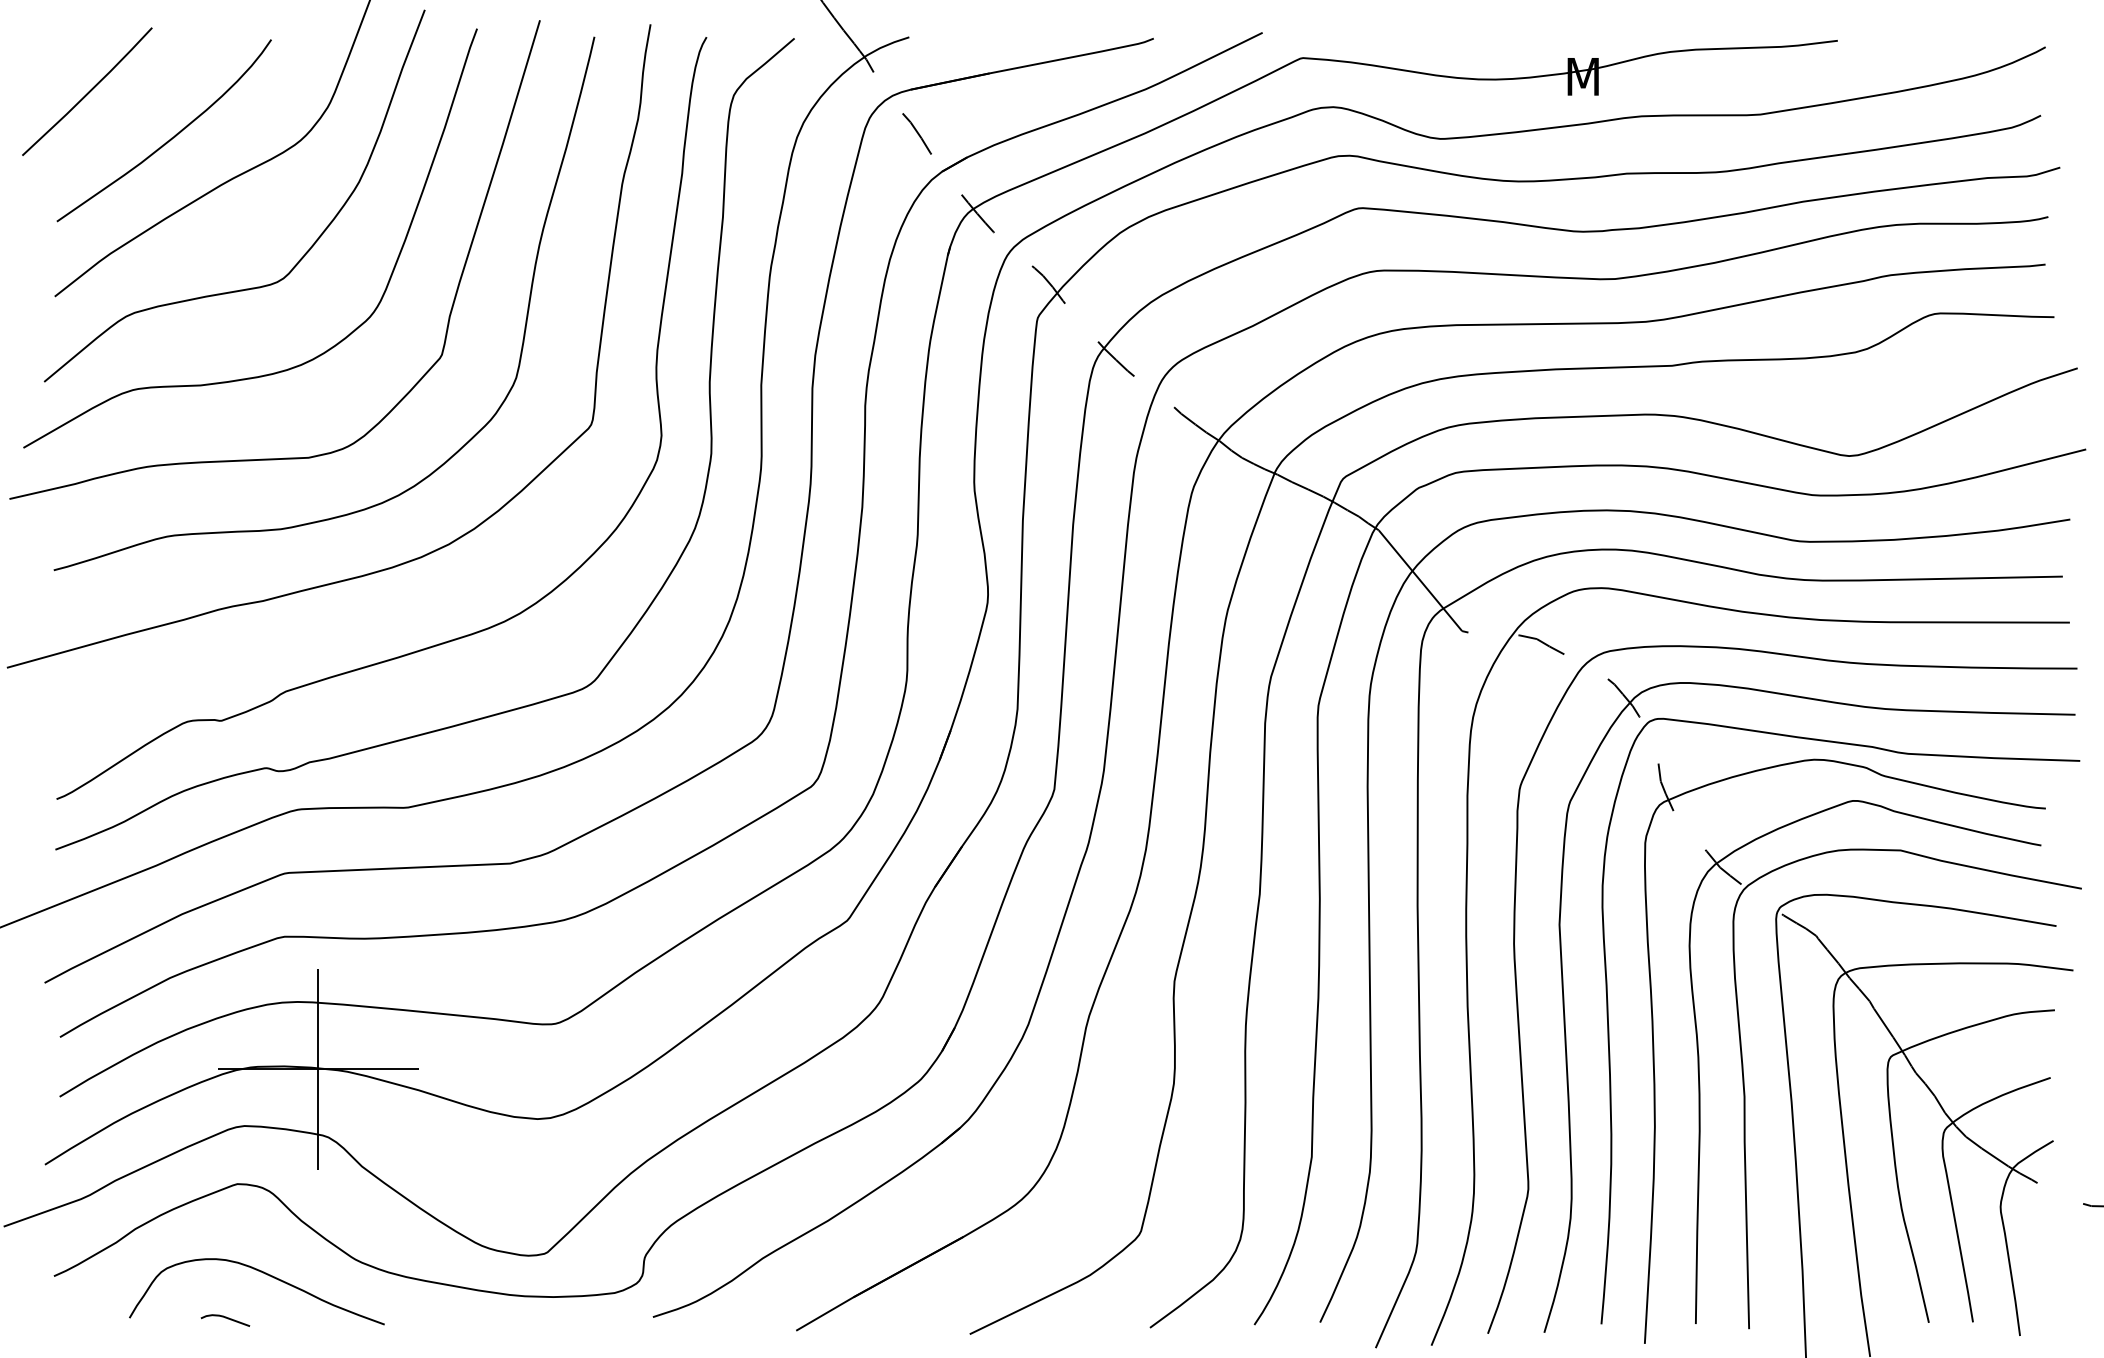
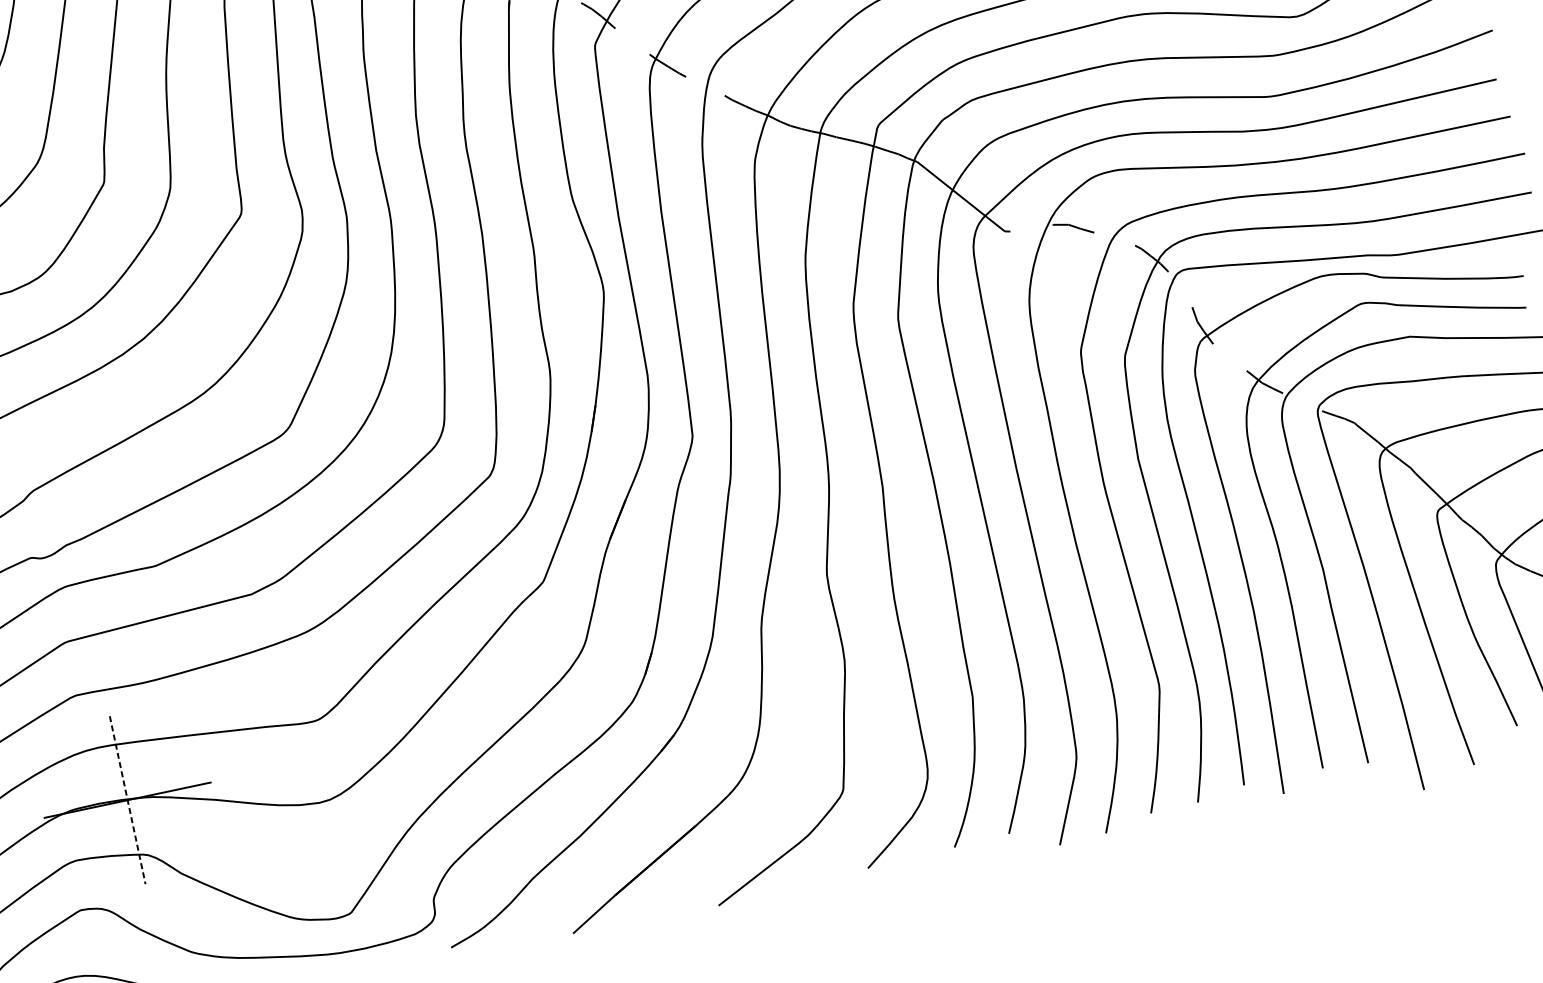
line: (318, 1069) -> (128, 800), solid -> dashed

